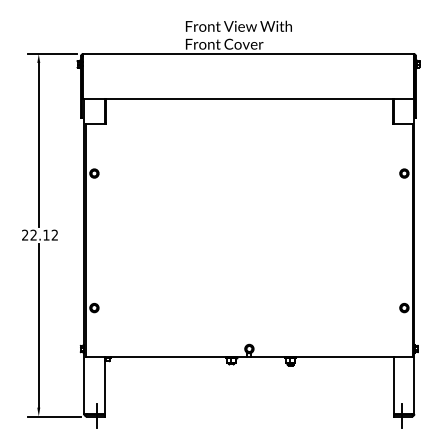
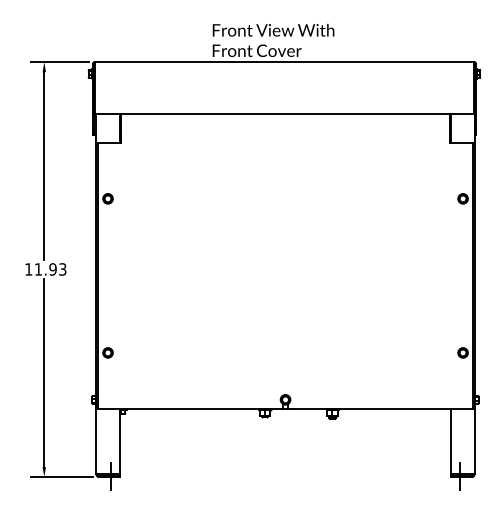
text: (40, 234) -> (46, 268), 22.12 -> 11.93

